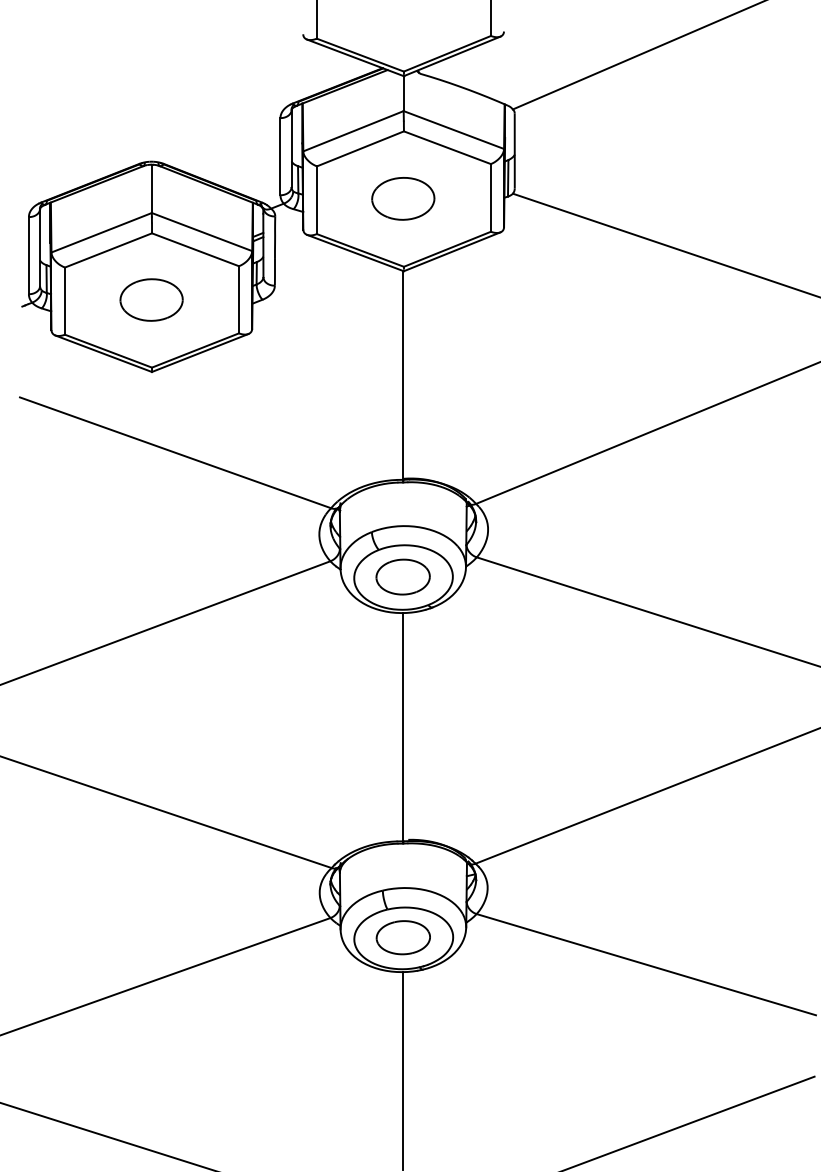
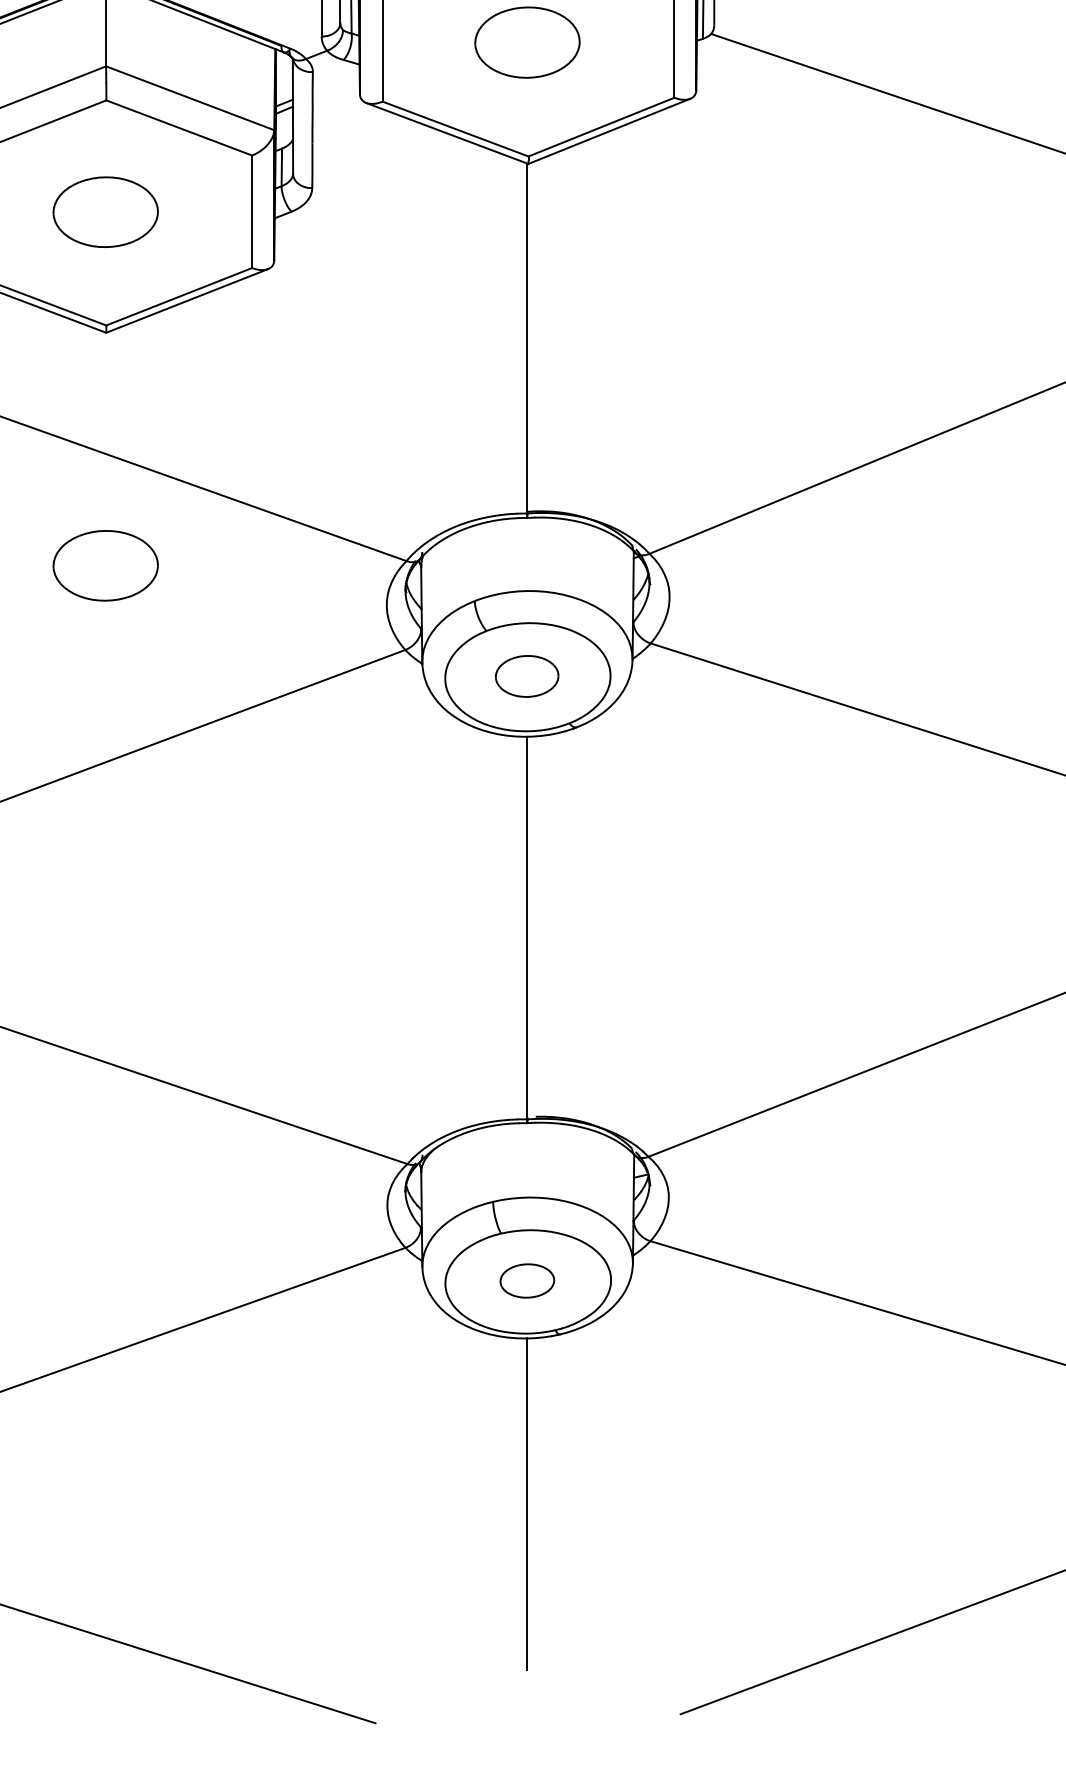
part: (151, 510) -> (105, 564), added
part: (402, 576) -> (526, 675), size x0.7
part: (402, 937) -> (526, 1280), size x0.6

